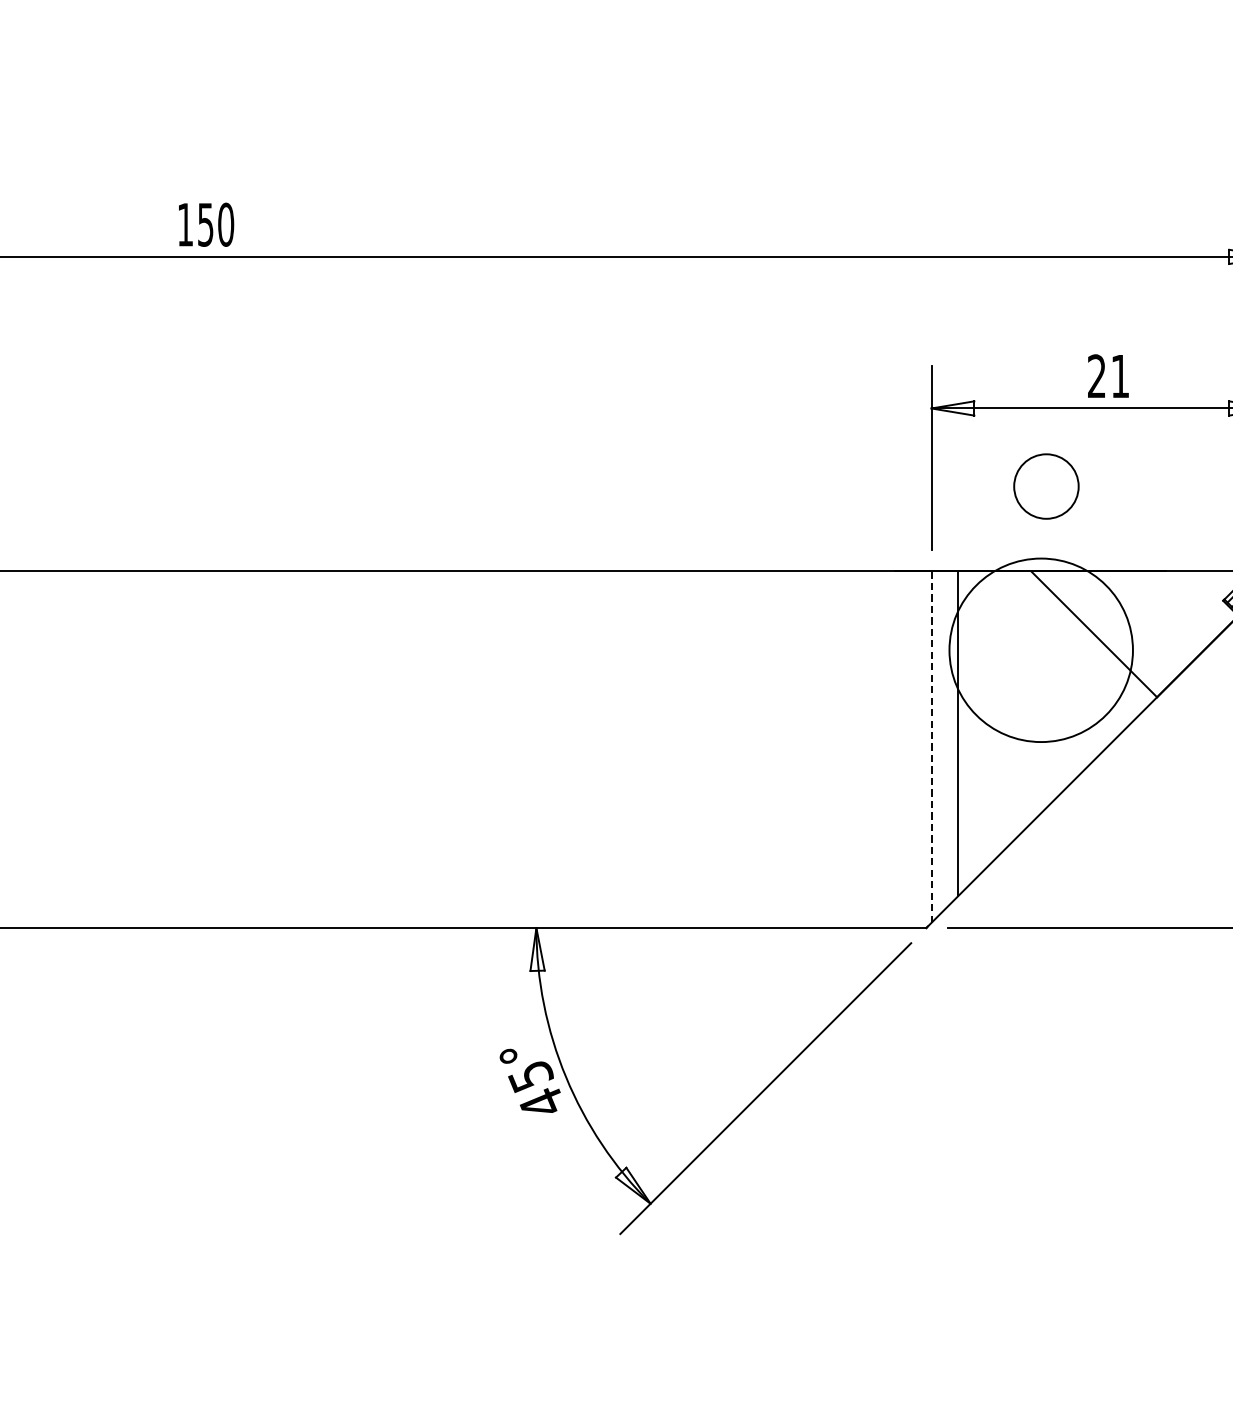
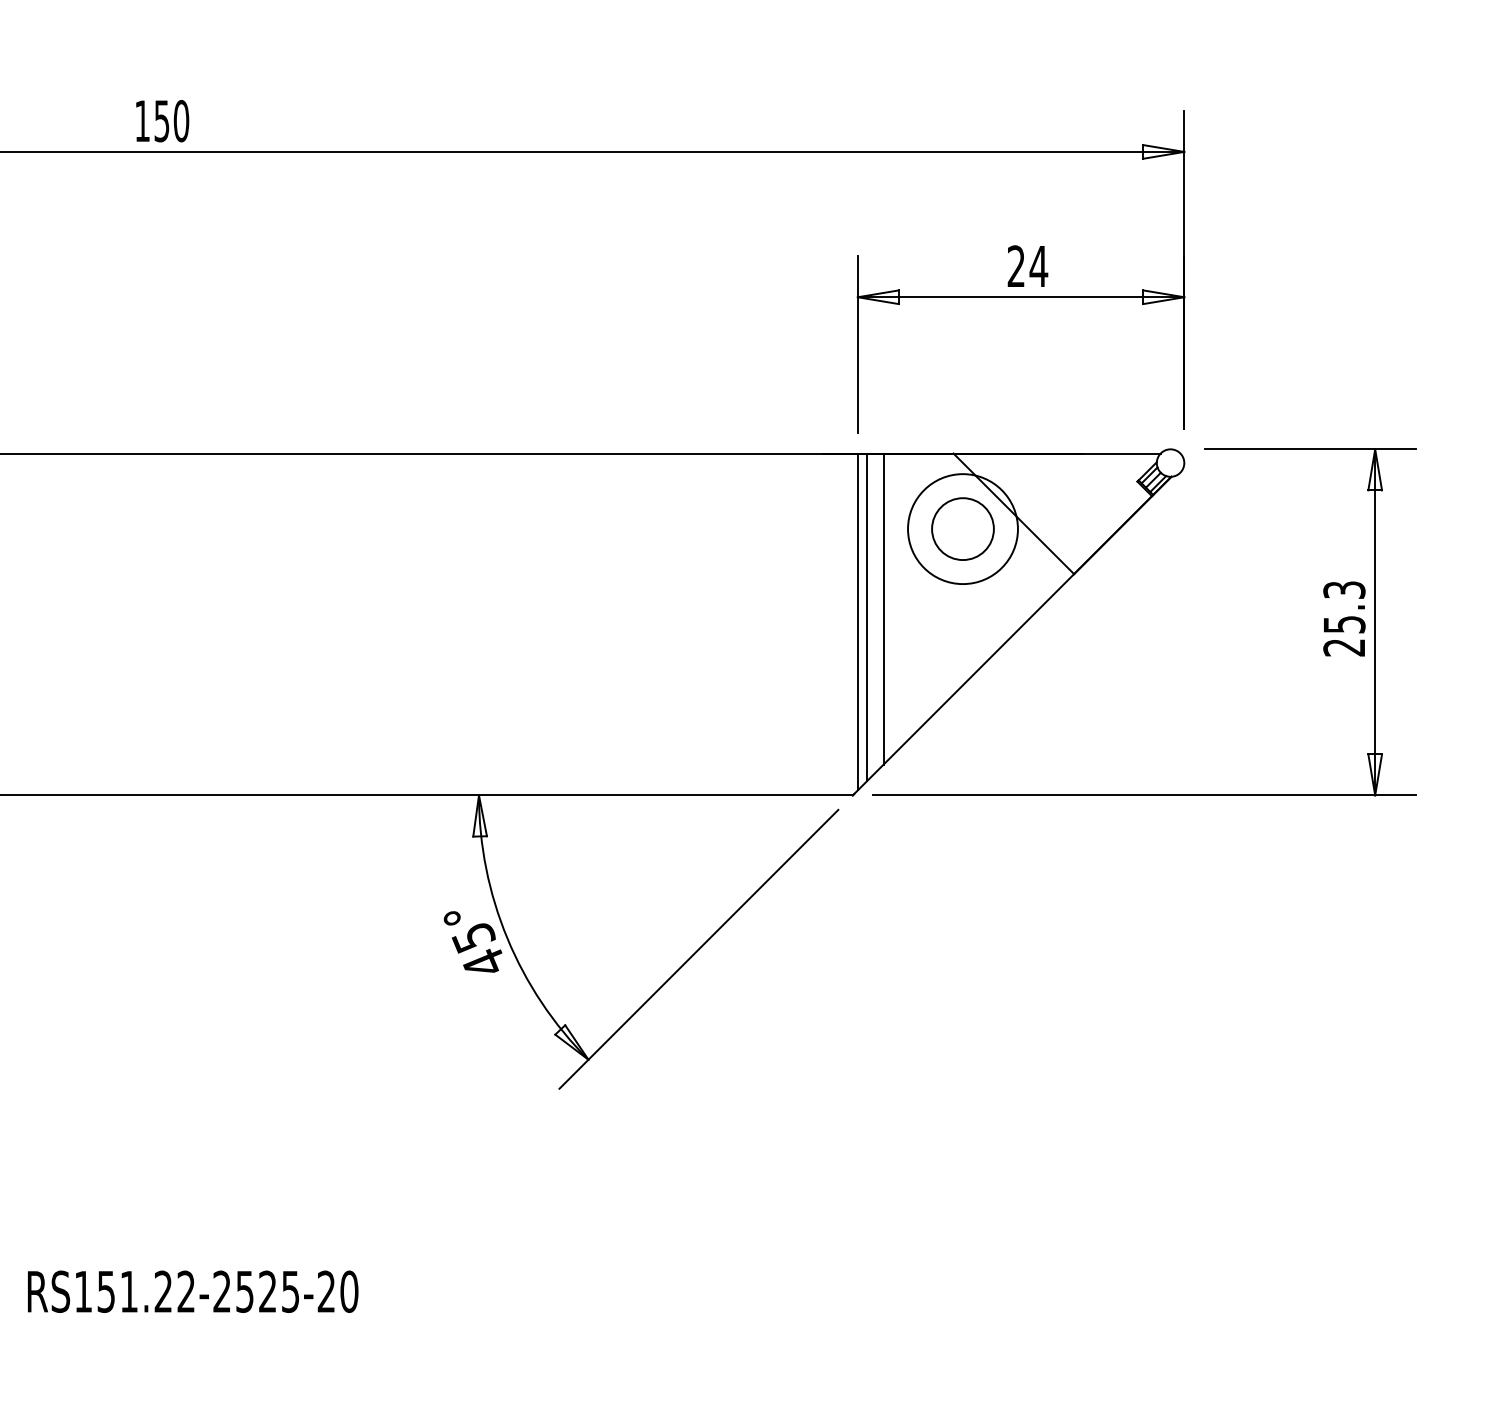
text: (1119, 376) -> (1038, 266), 21 -> 24
circle: (1045, 485) -> (962, 528), moved
circle: (1040, 650) -> (962, 529), size x0.62
line: (941, 742) -> (867, 617), added
line: (931, 746) -> (857, 621), dashed -> solid

